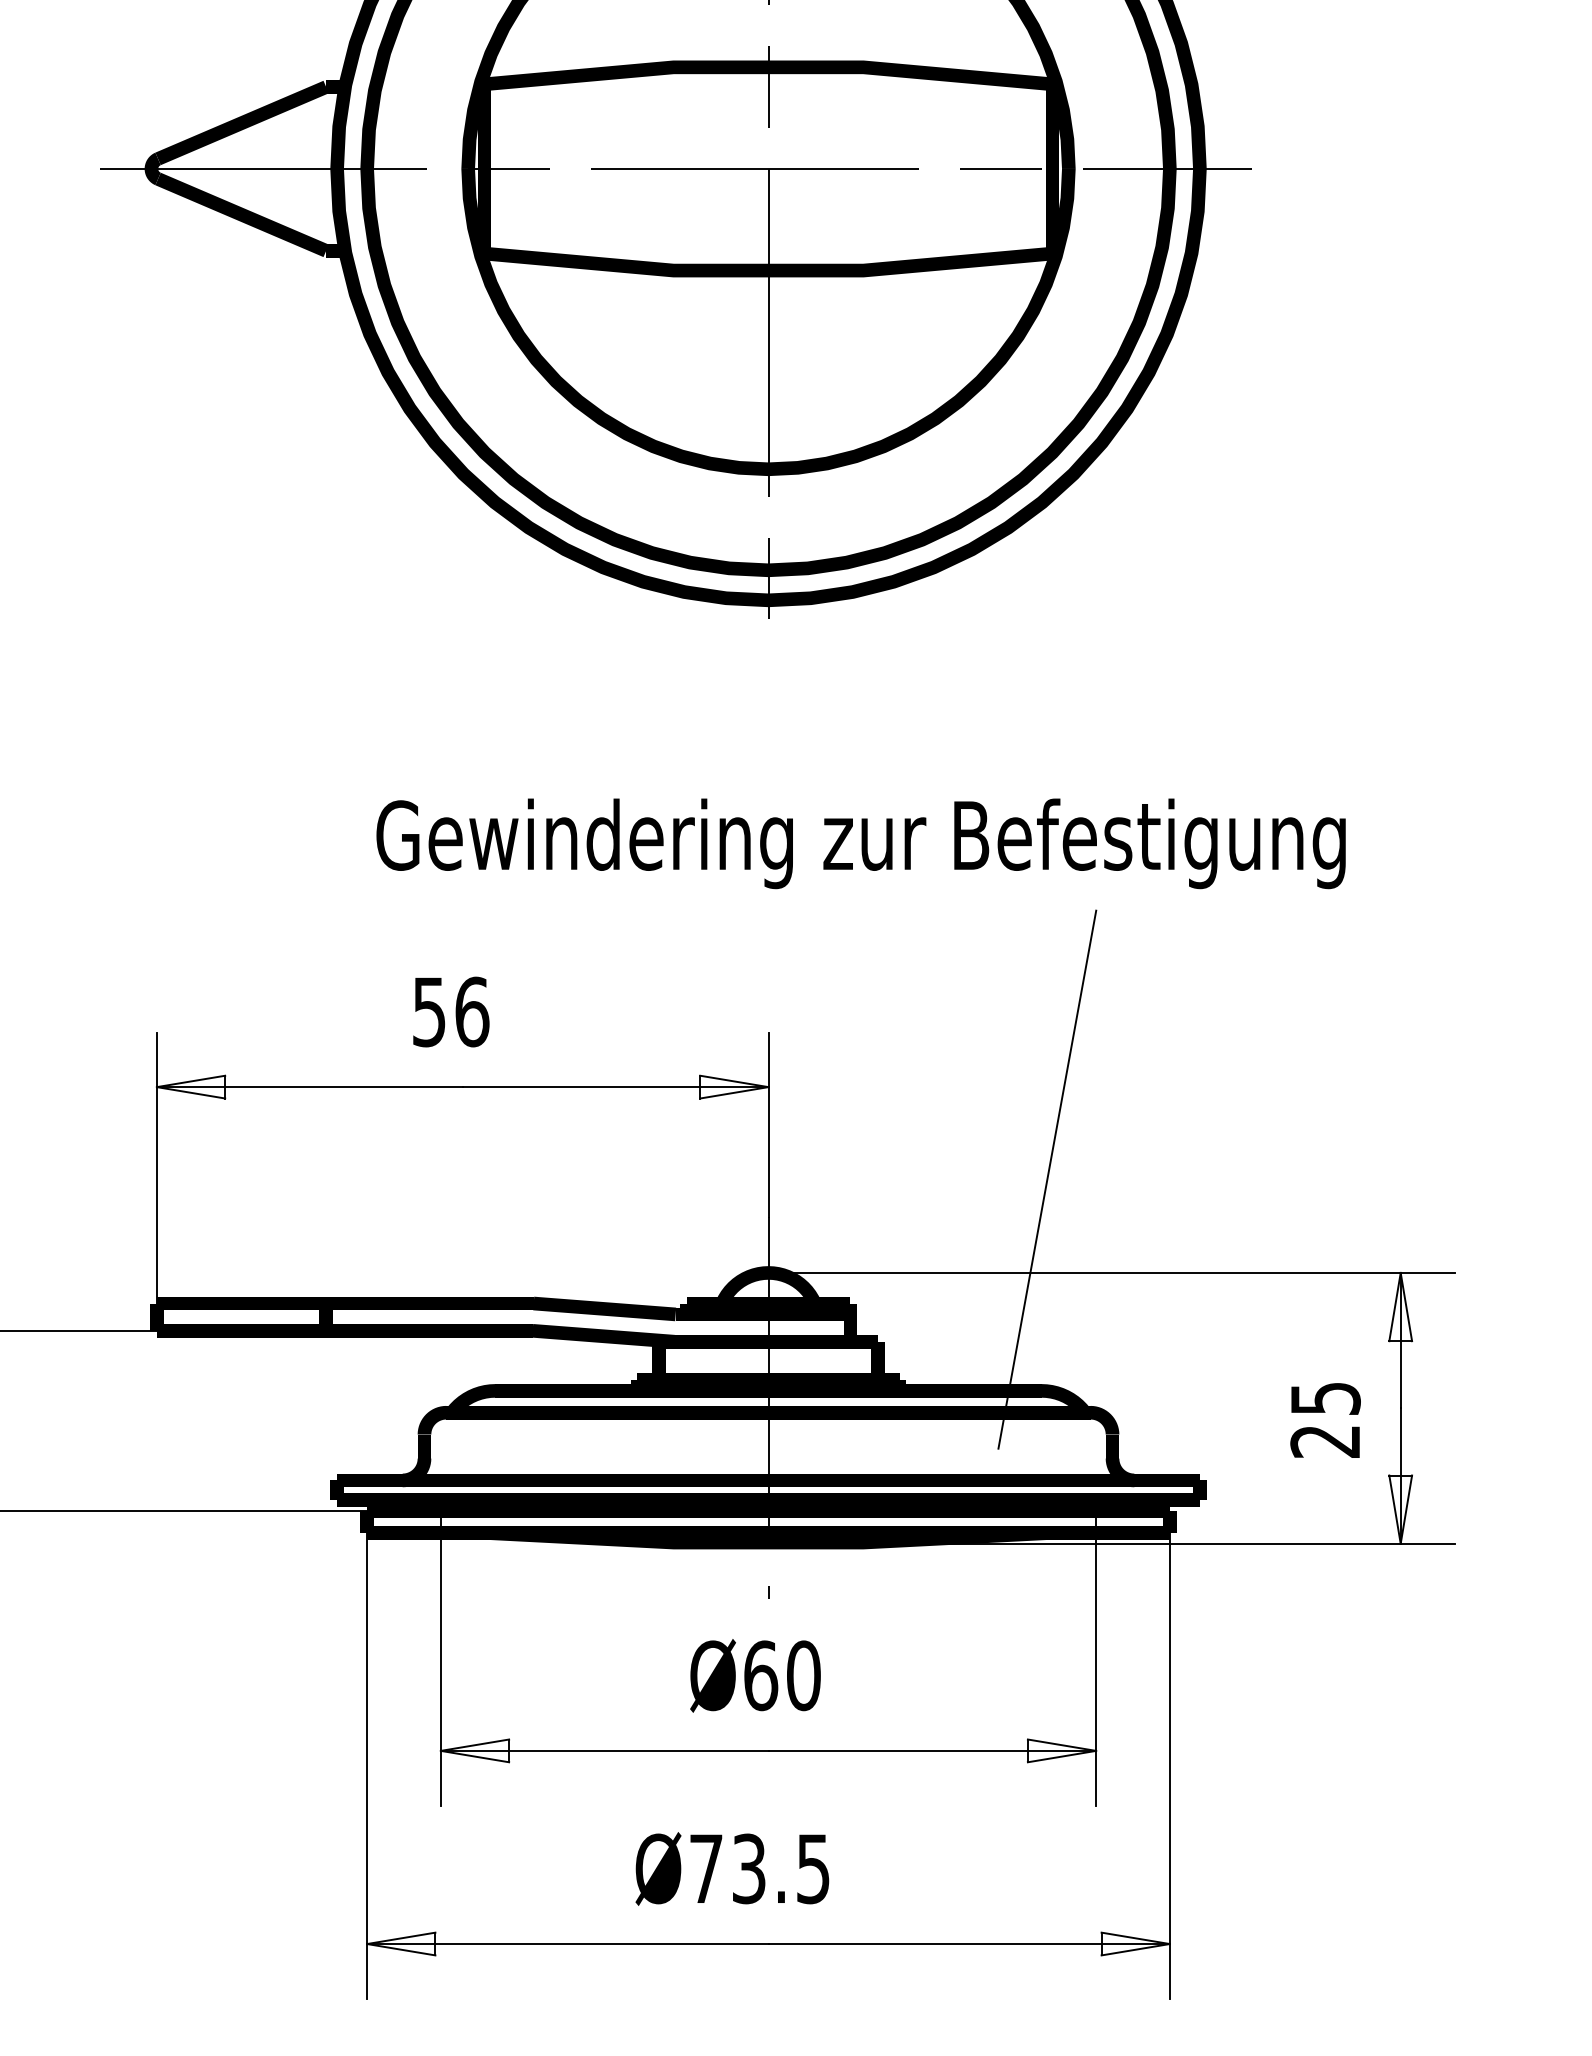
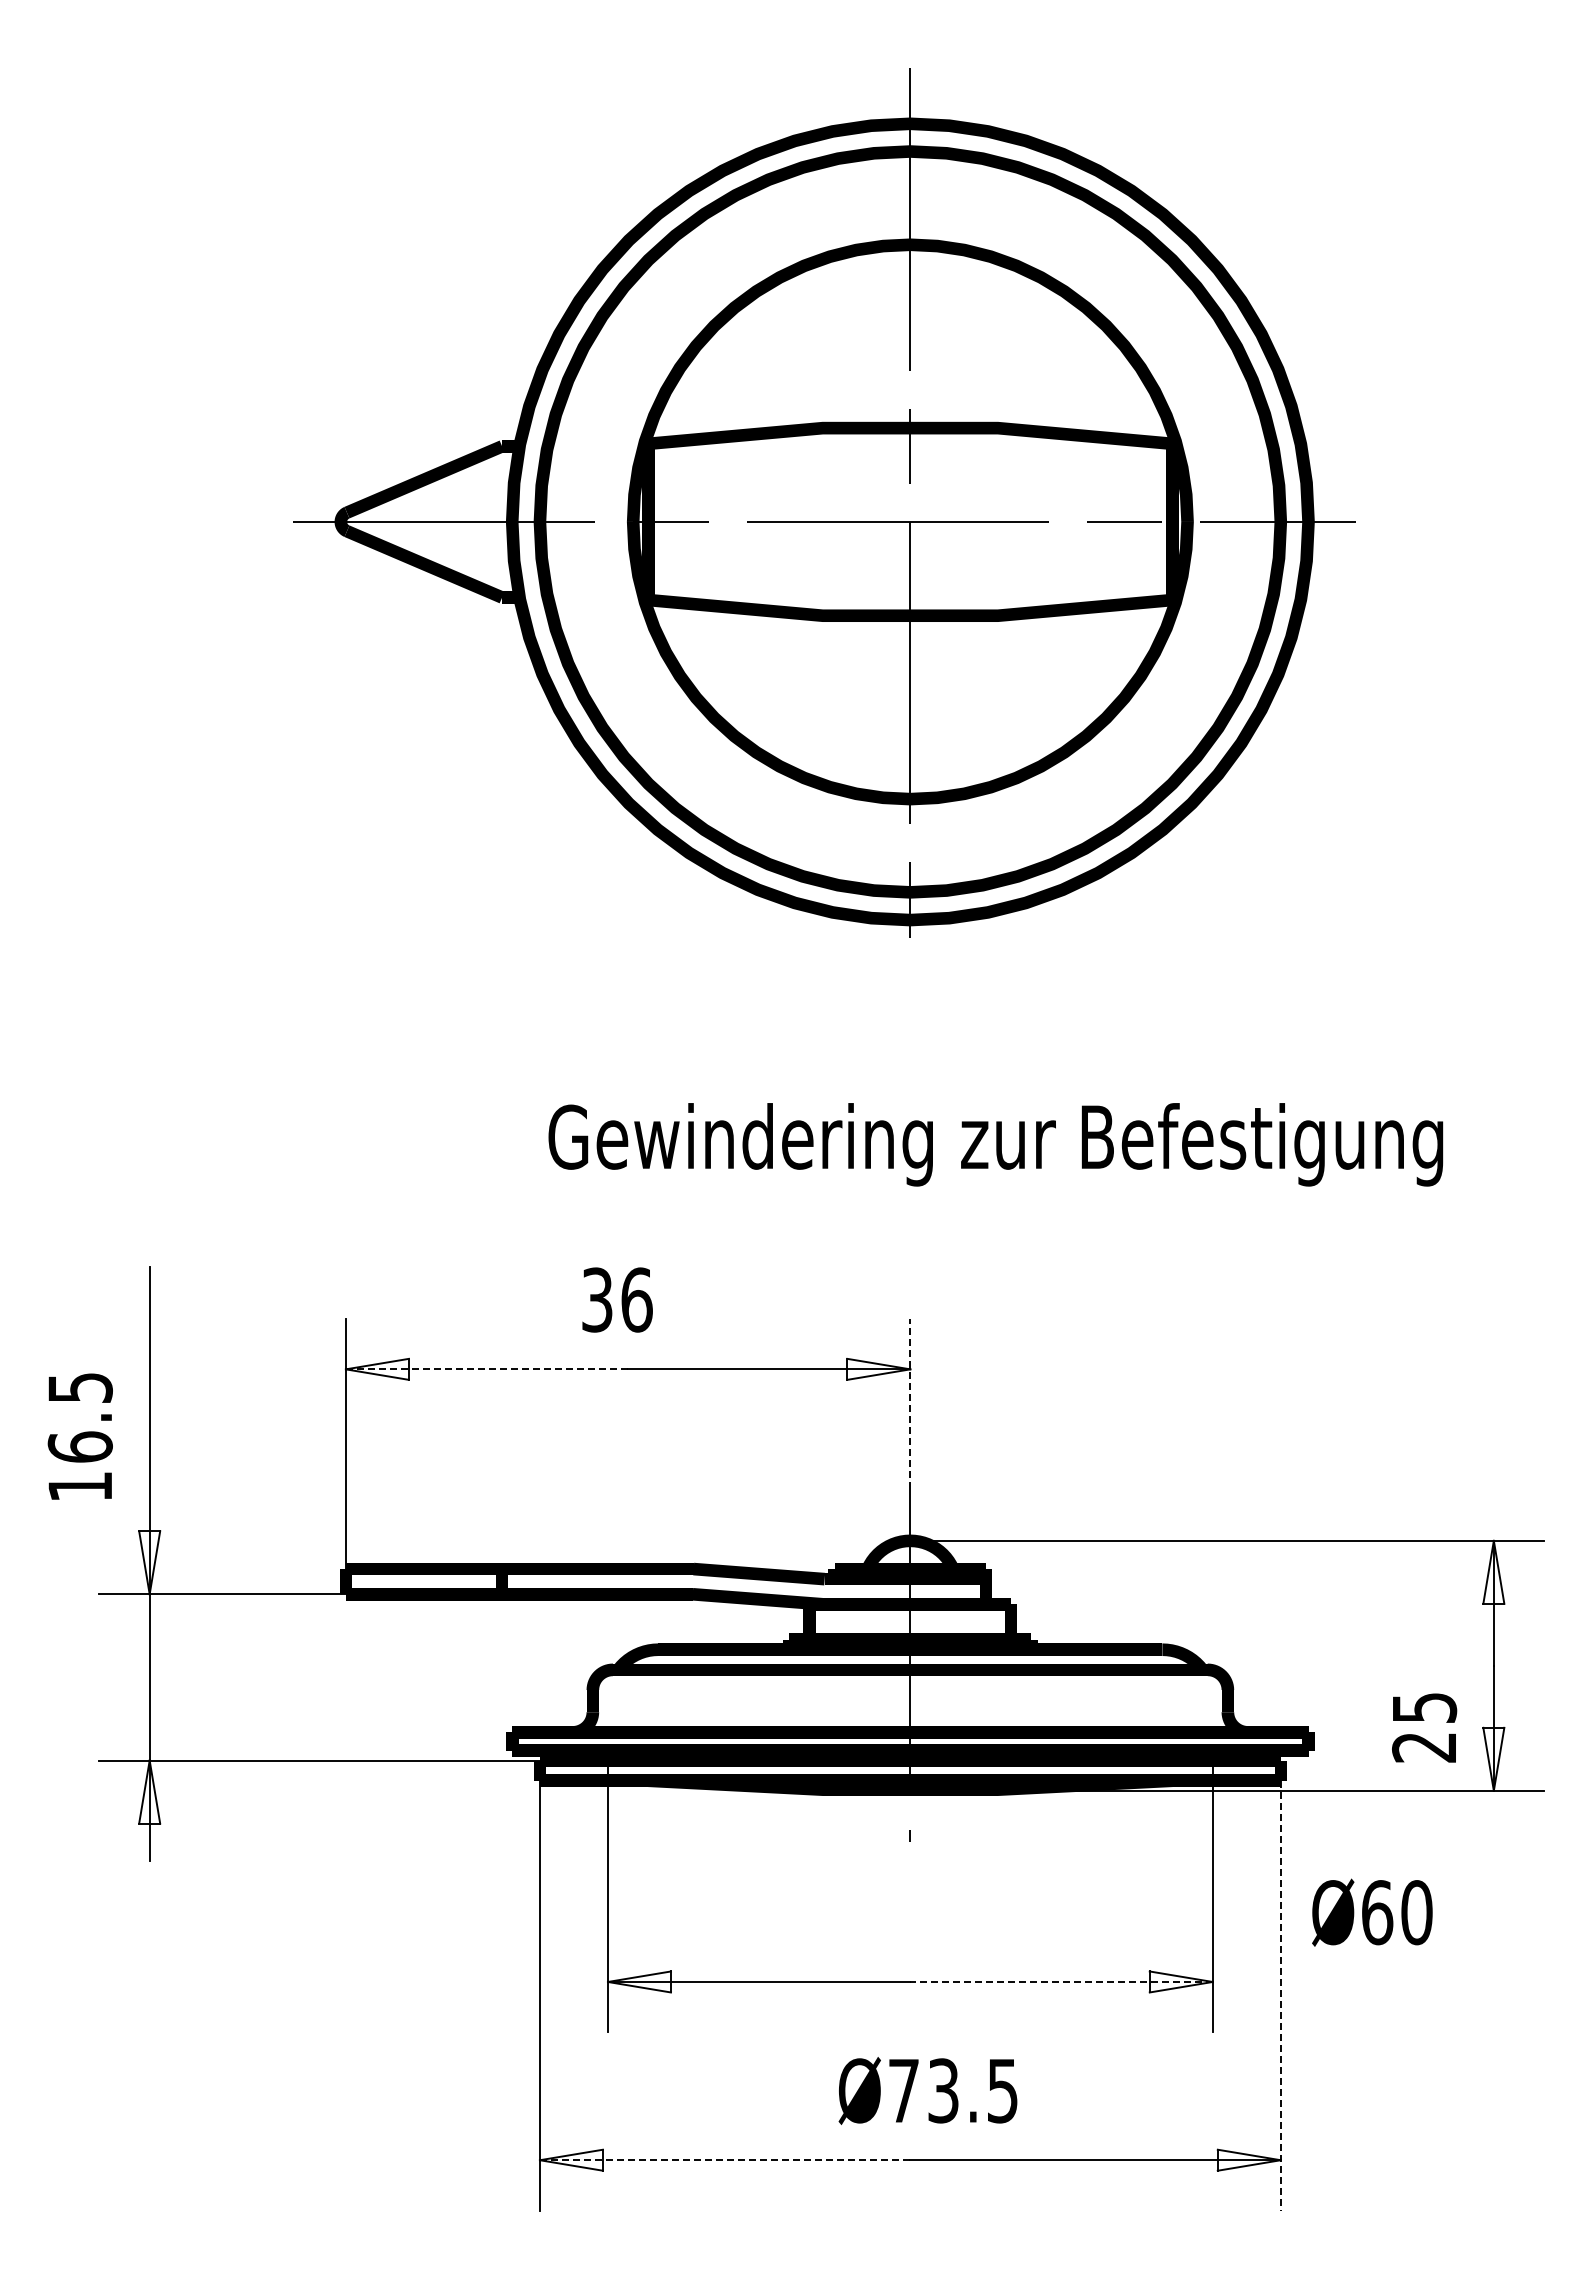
text: (429, 1011) -> (597, 1299), 56 -> 36
line: (310, 1087) -> (487, 1369), solid -> dashed
line: (768, 1124) -> (910, 1403), solid -> dashed
line: (1047, 1179) -> (1167, 1454), removed
text: (1325, 1419) -> (1424, 1727), moved
text: (755, 1675) -> (1372, 1912), moved
line: (932, 1750) -> (1061, 1981), solid -> dashed
line: (1169, 1765) -> (1280, 1995), solid -> dashed
text: (731, 1868) -> (927, 2090), moved
line: (568, 1944) -> (725, 2160), solid -> dashed

